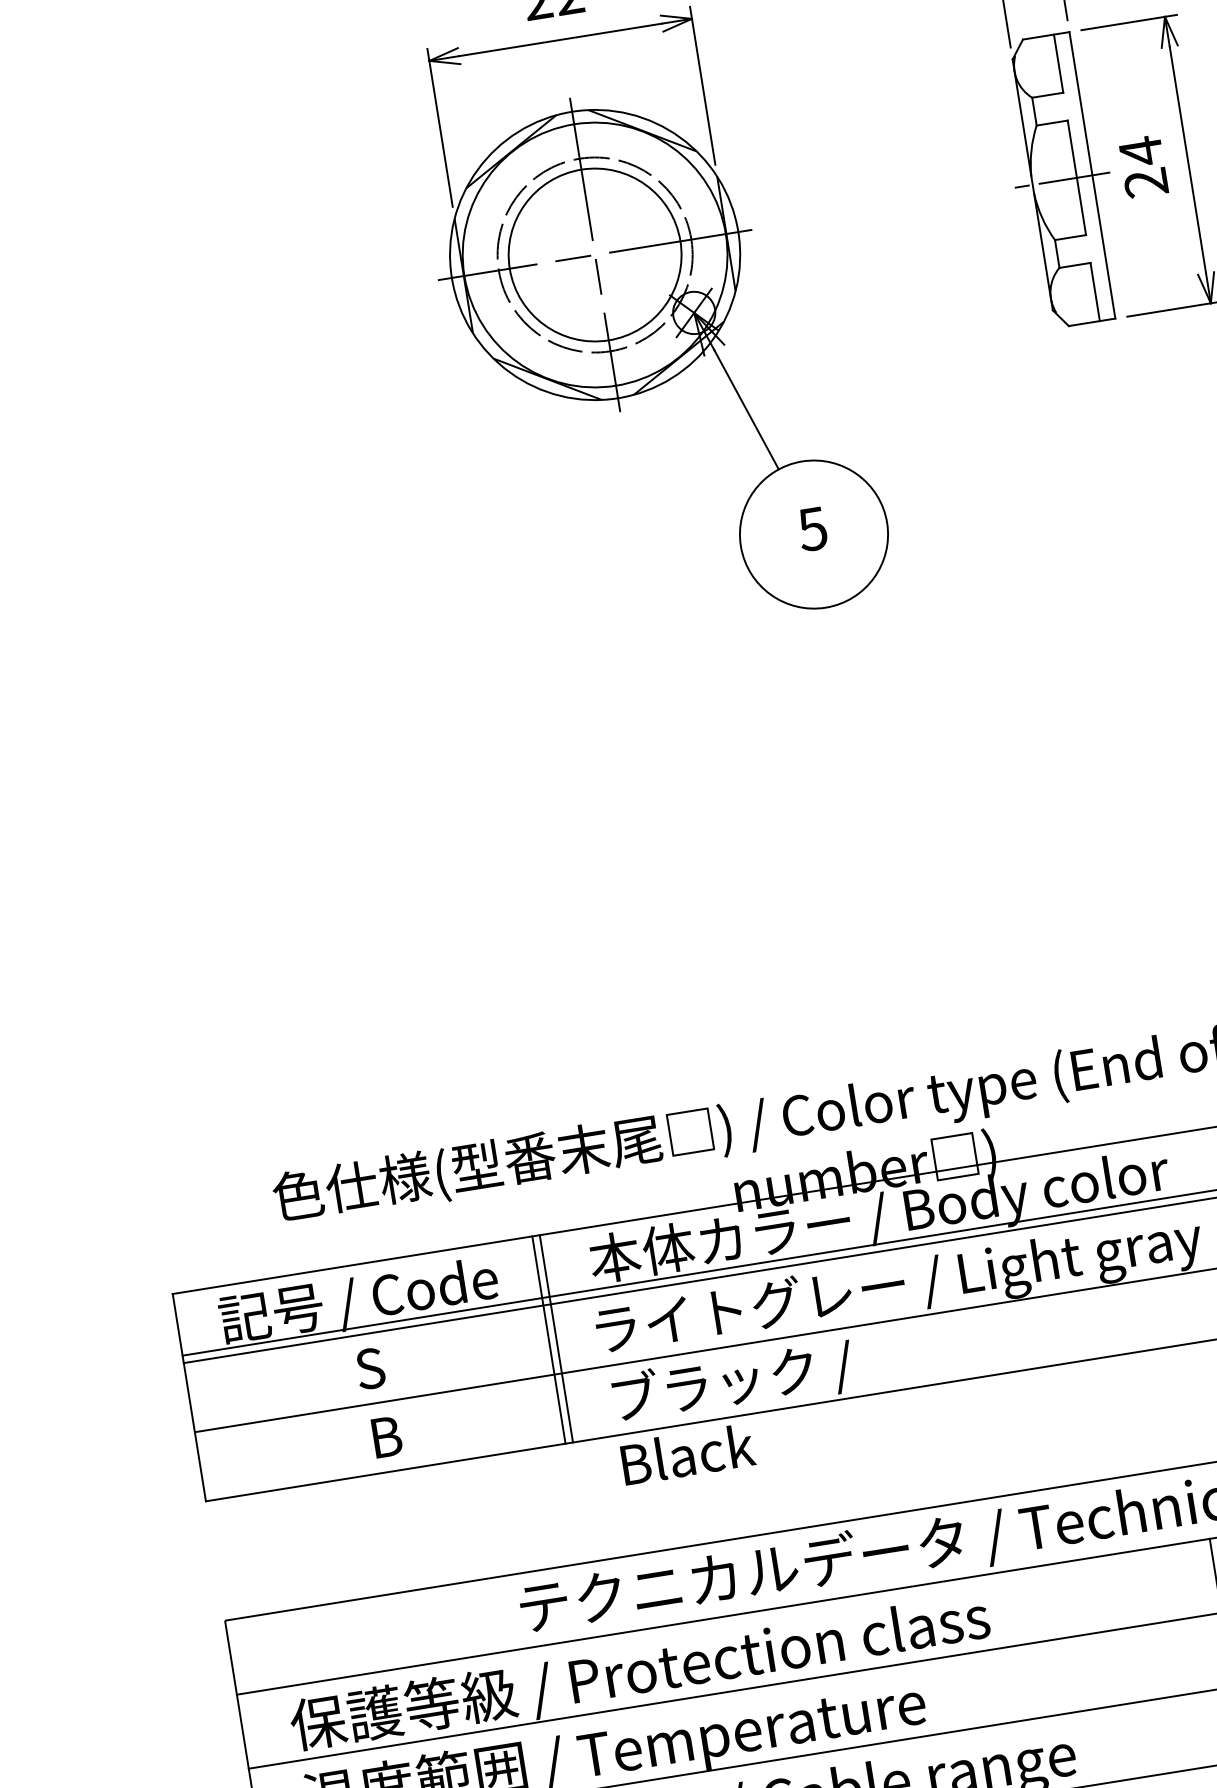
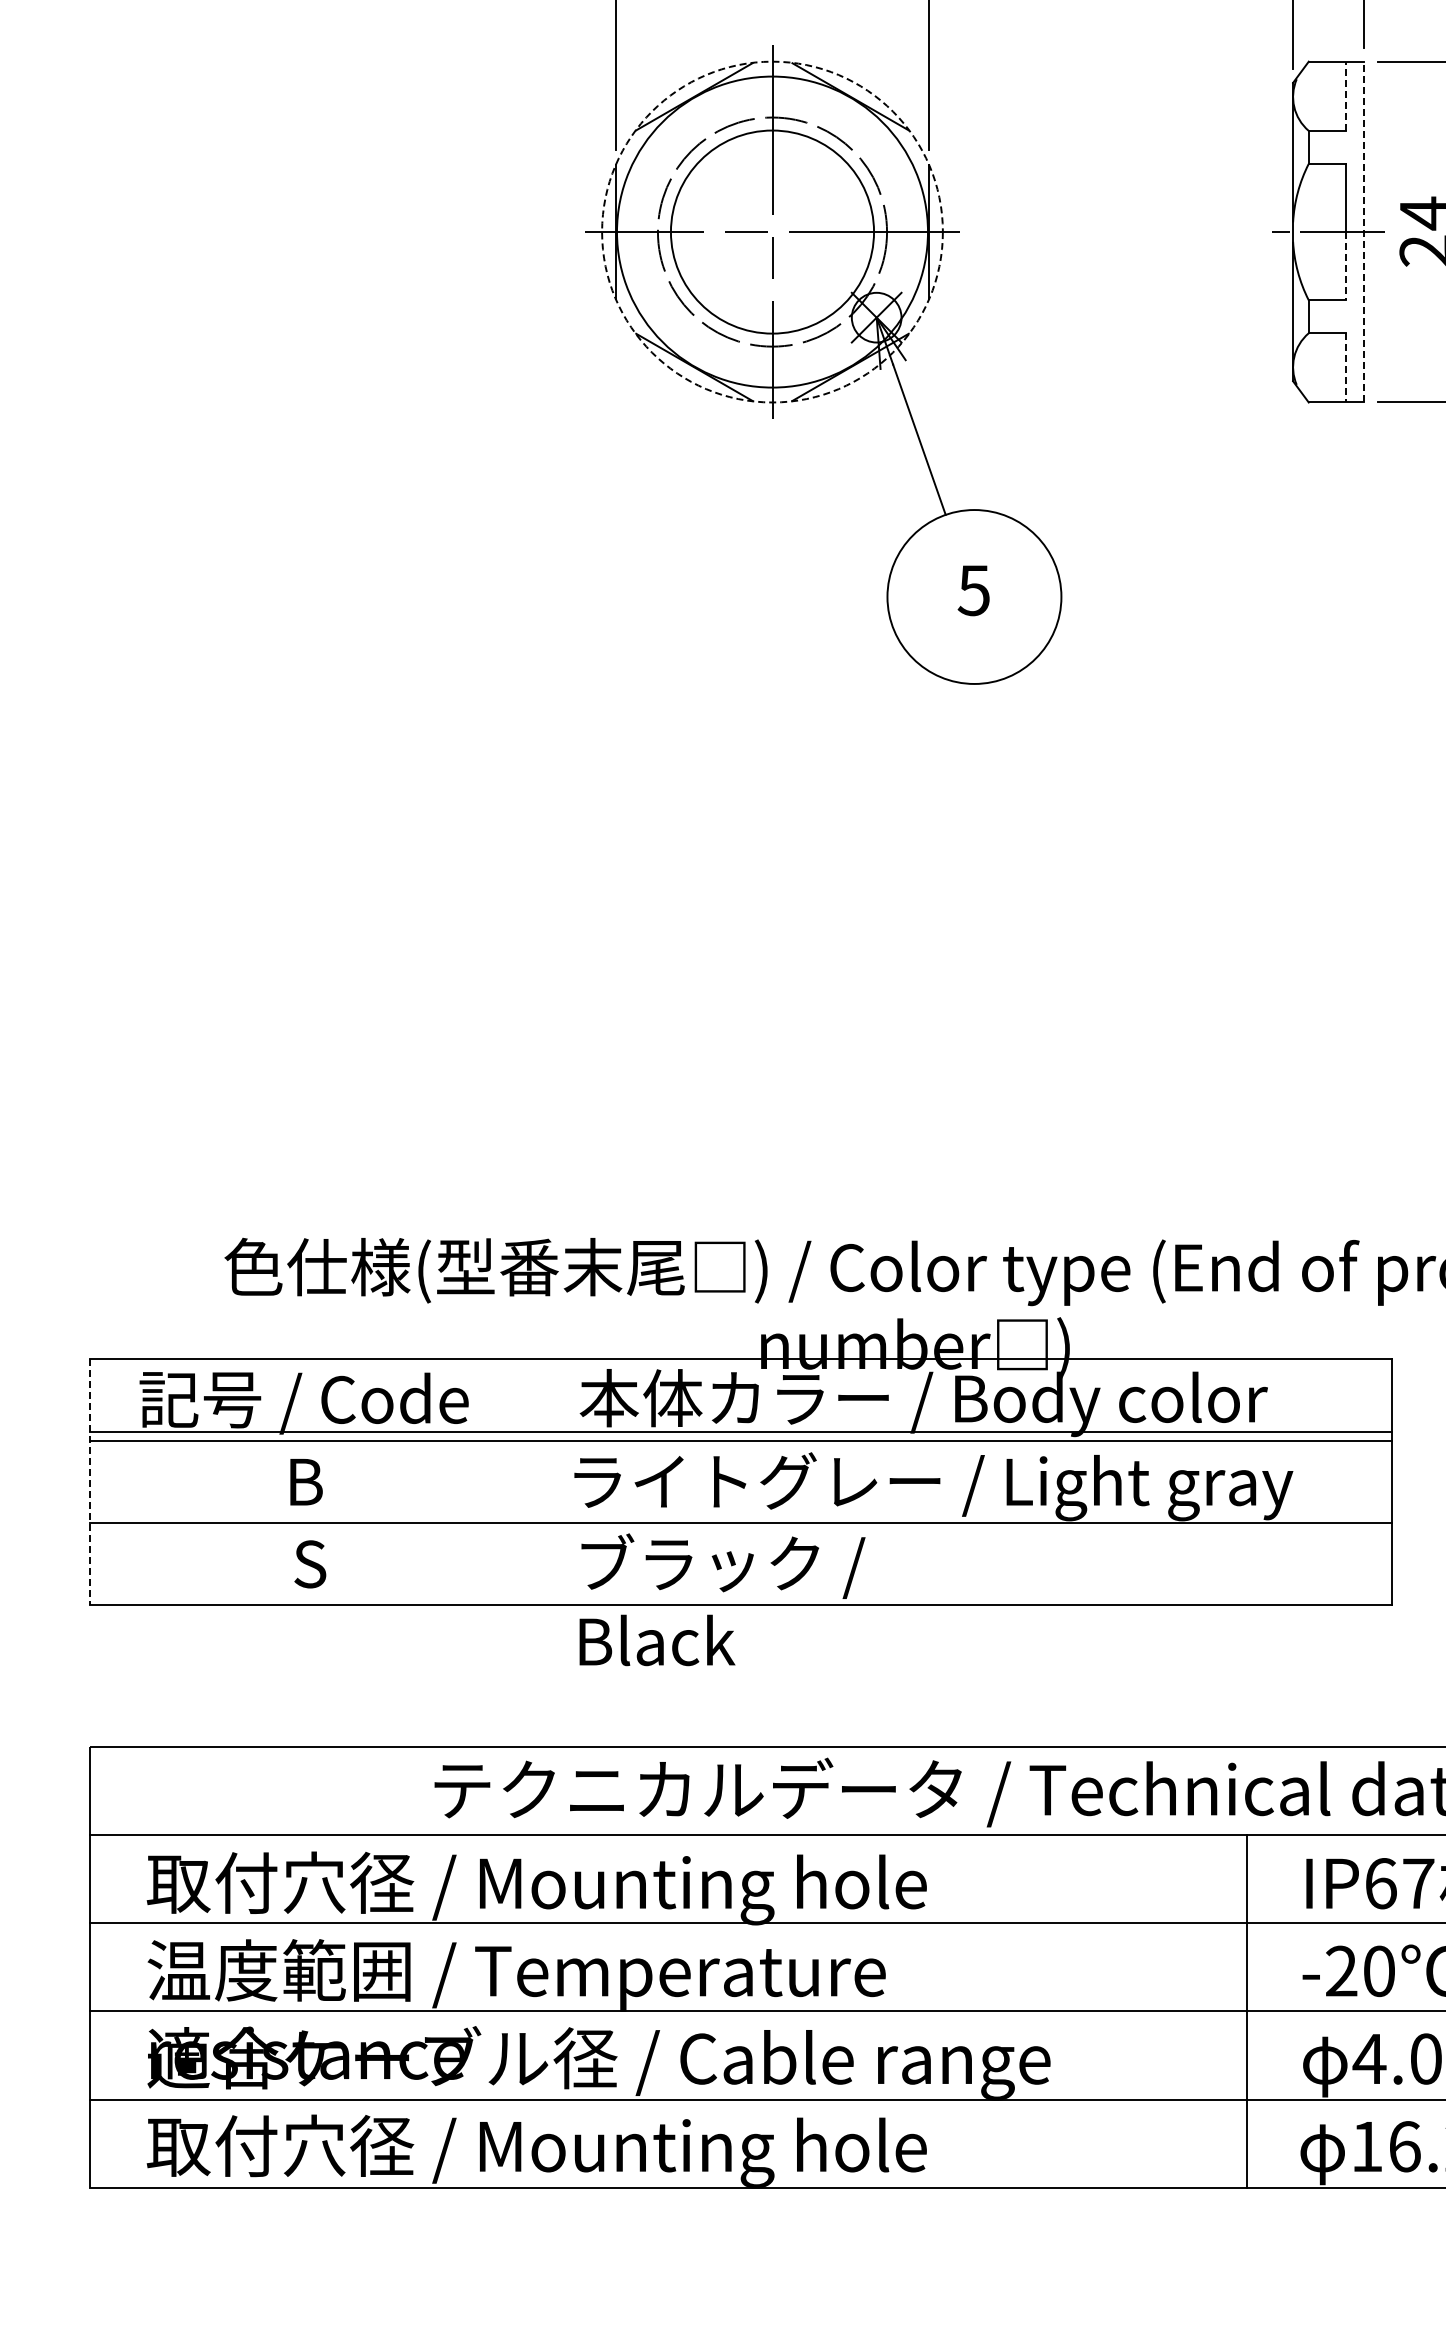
line: (1058, 63) -> (1345, 96), solid -> dashed
line: (1092, 174) -> (1364, 231), solid -> dashed
line: (1081, 206) -> (1345, 266), solid -> dashed
circle: (595, 254) -> (772, 231), solid -> dashed
line: (1095, 291) -> (1345, 367), solid -> dashed
line: (556, 1338) -> (526, 1481), removed
line: (548, 1339) -> (517, 1481), removed
text: (370, 1368) -> (305, 1482), S -> B
line: (189, 1398) -> (89, 1482), solid -> dashed
text: (386, 1437) -> (310, 1564), B -> S
text: (639, 1675) -> (560, 1888), 保護等級 / Protection class -> 取付穴径 / Mounting hole

